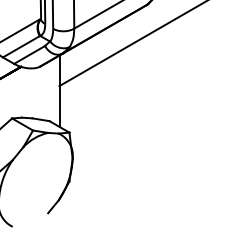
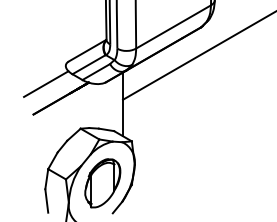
part: (36, 179) -> (102, 183), added

